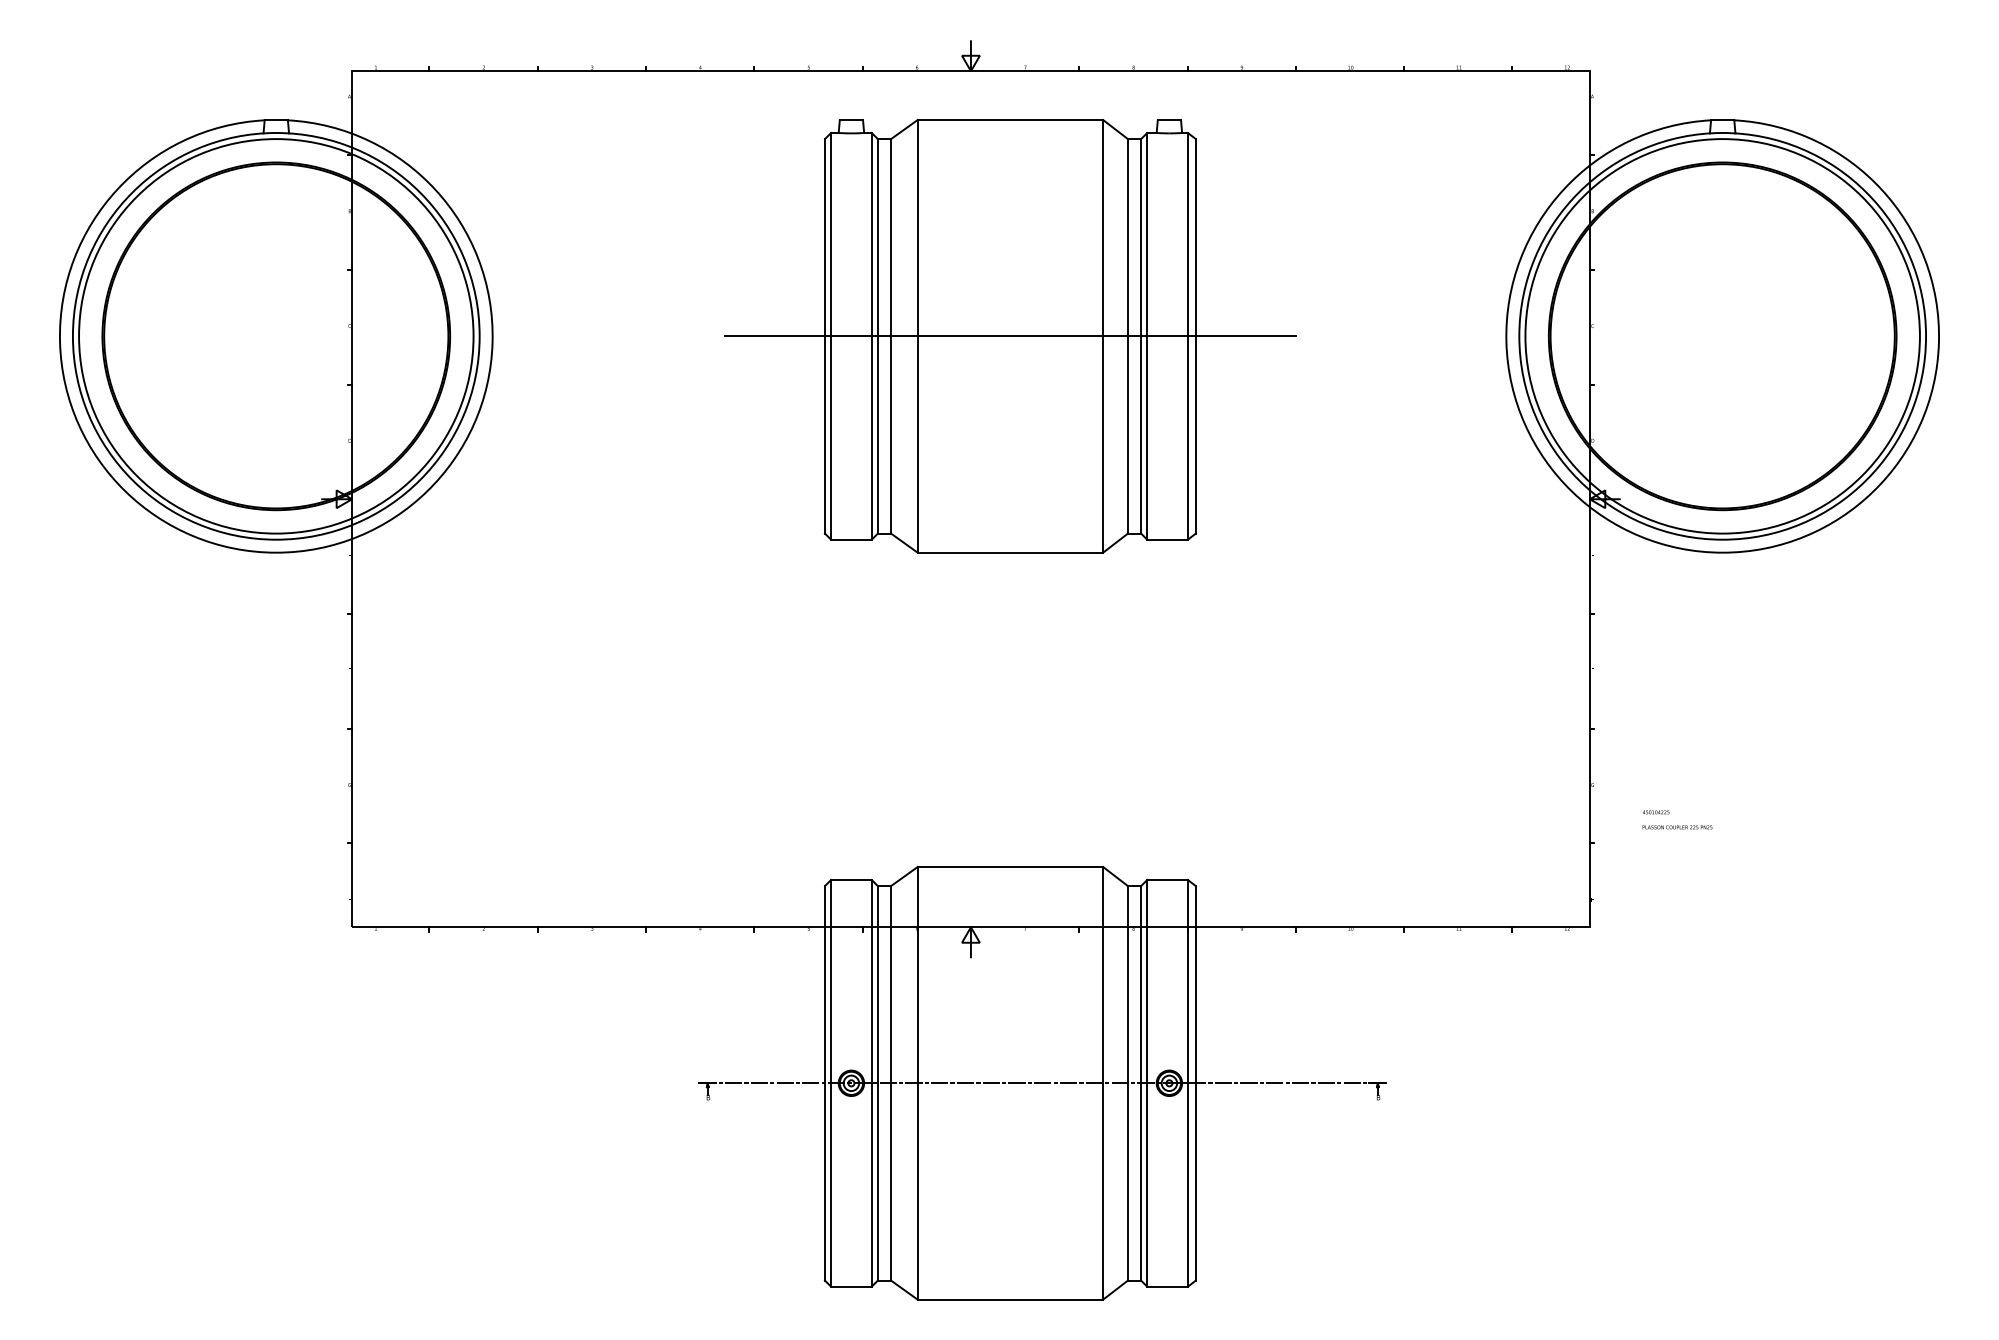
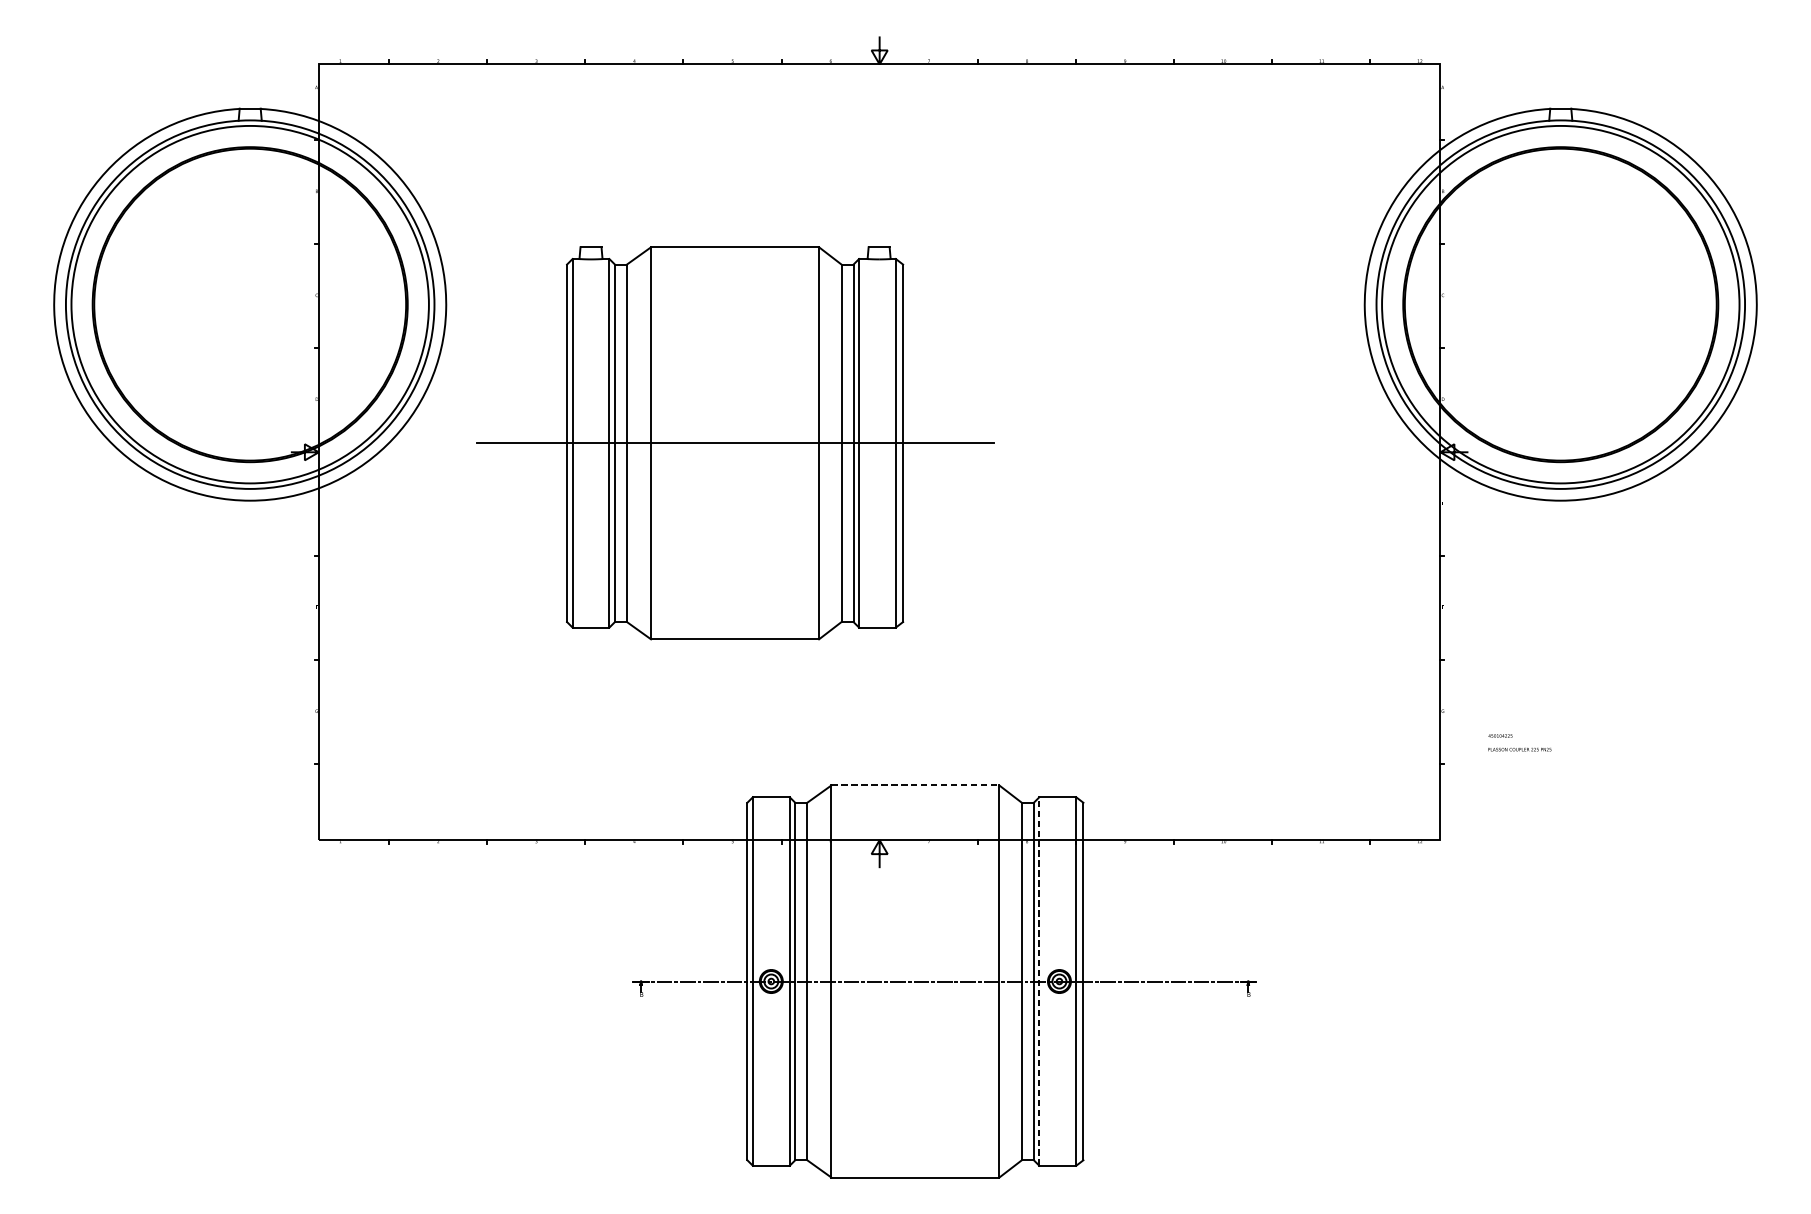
part: (1010, 336) -> (735, 443), moved
line: (1010, 866) -> (915, 785), solid -> dashed
line: (1147, 1082) -> (1039, 980), solid -> dashed

